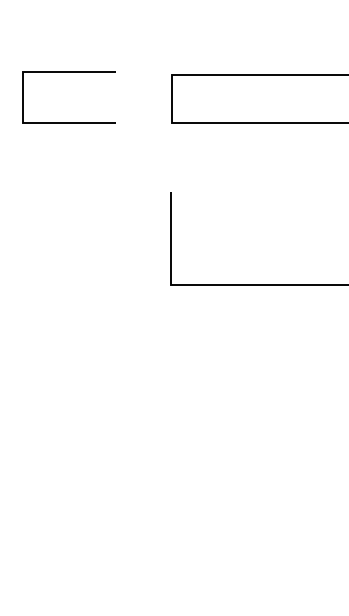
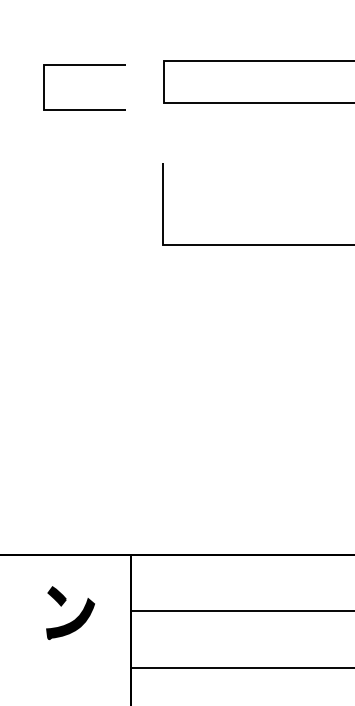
line: (69, 72) -> (84, 65), moved

